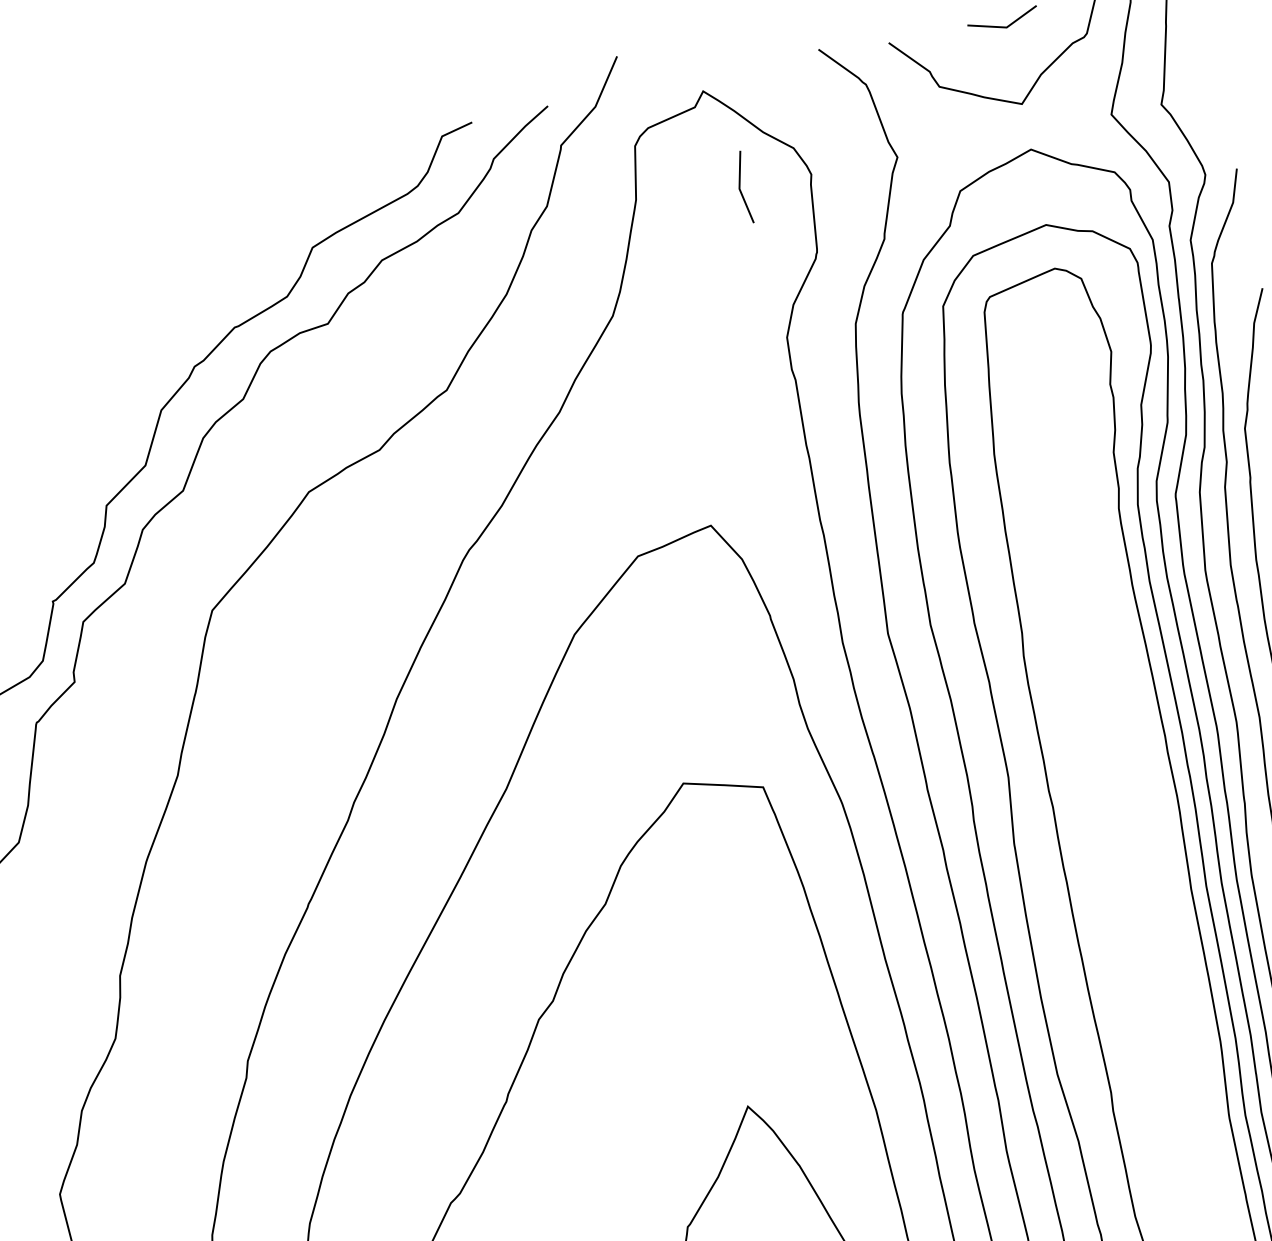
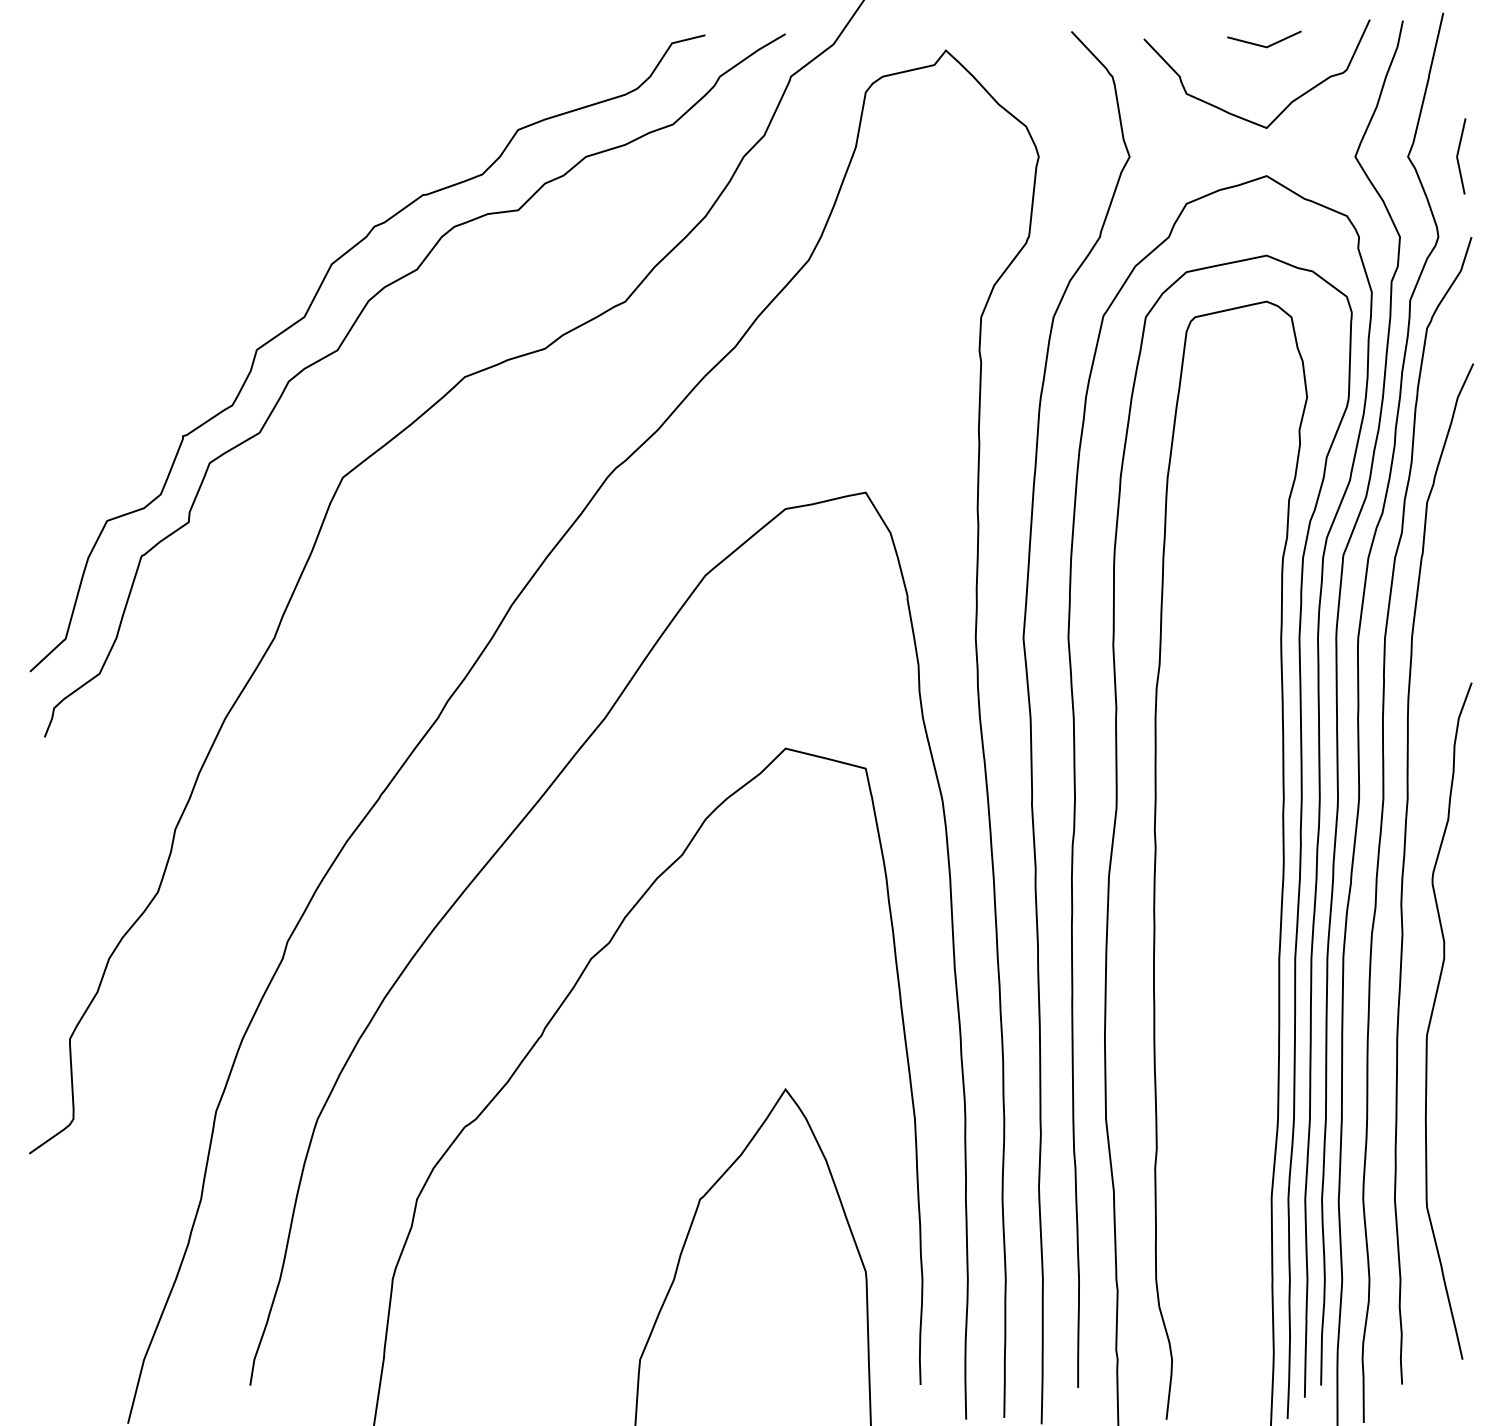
line: (740, 188) -> (1458, 156), moved

